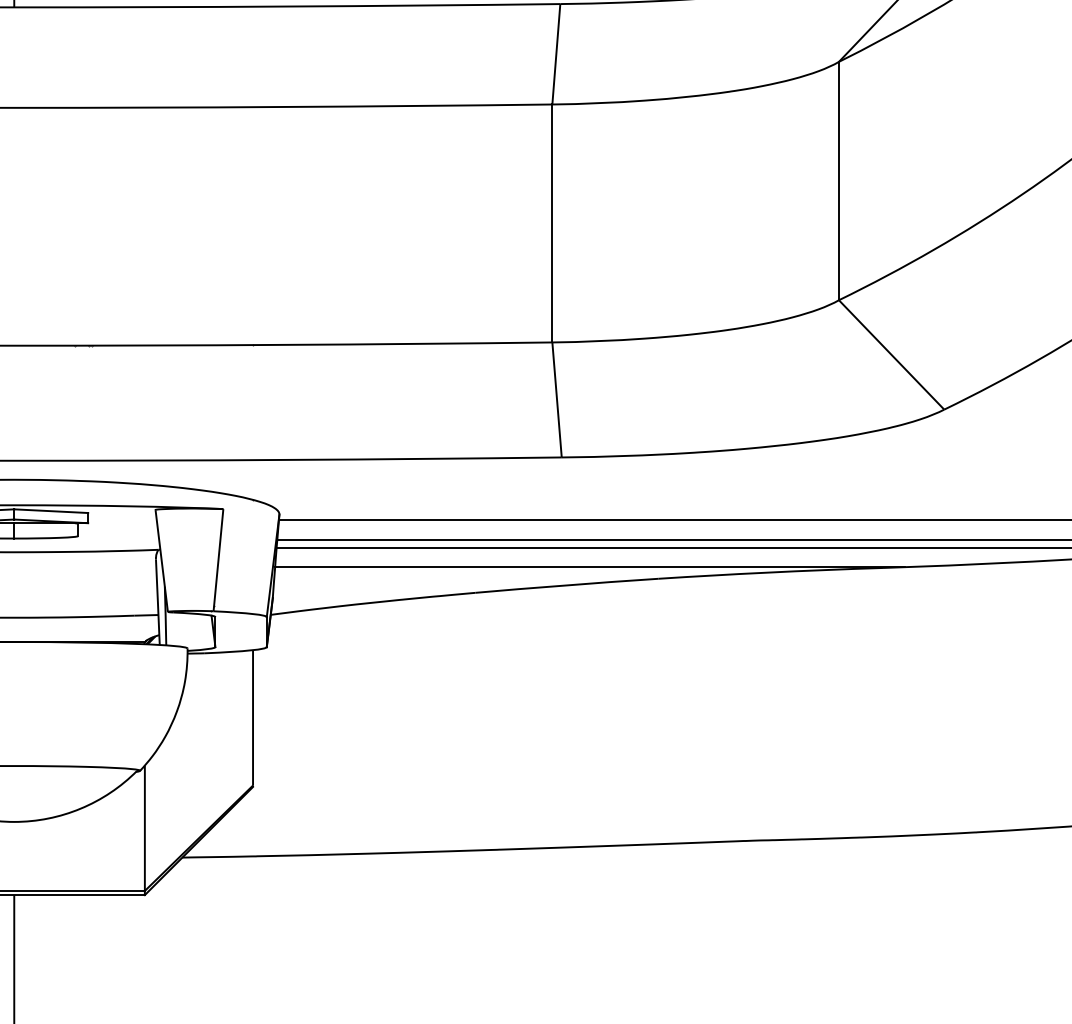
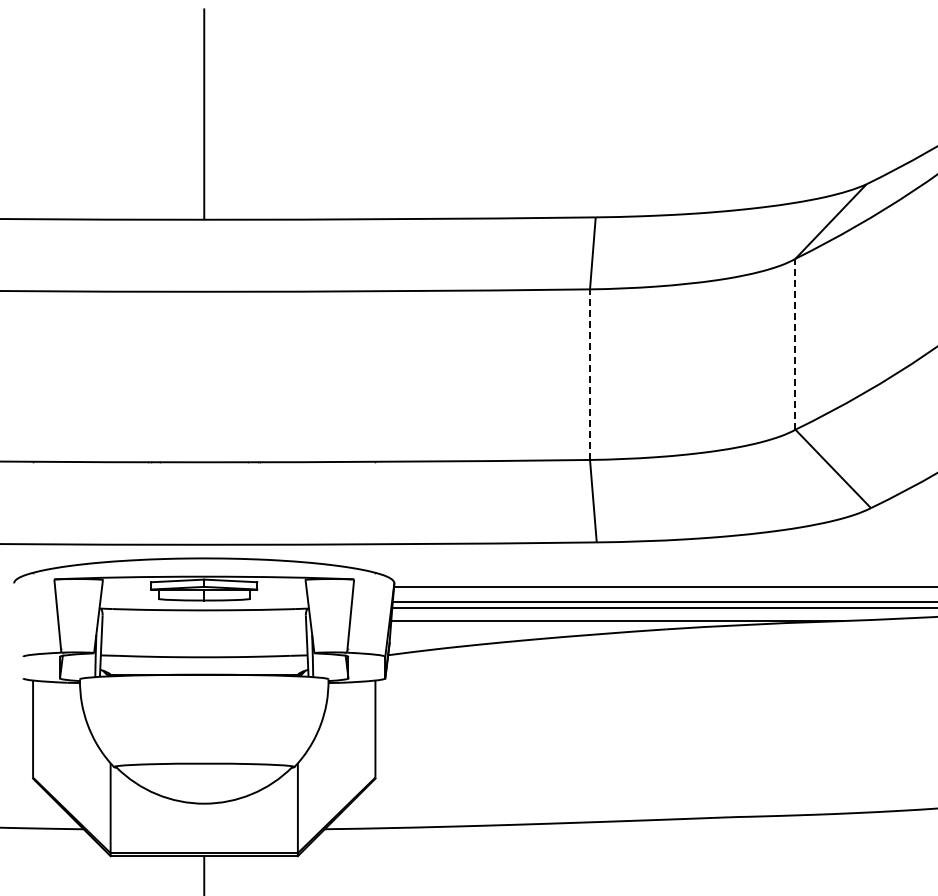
line: (838, 179) -> (795, 343), solid -> dashed
line: (553, 223) -> (590, 374), solid -> dashed

